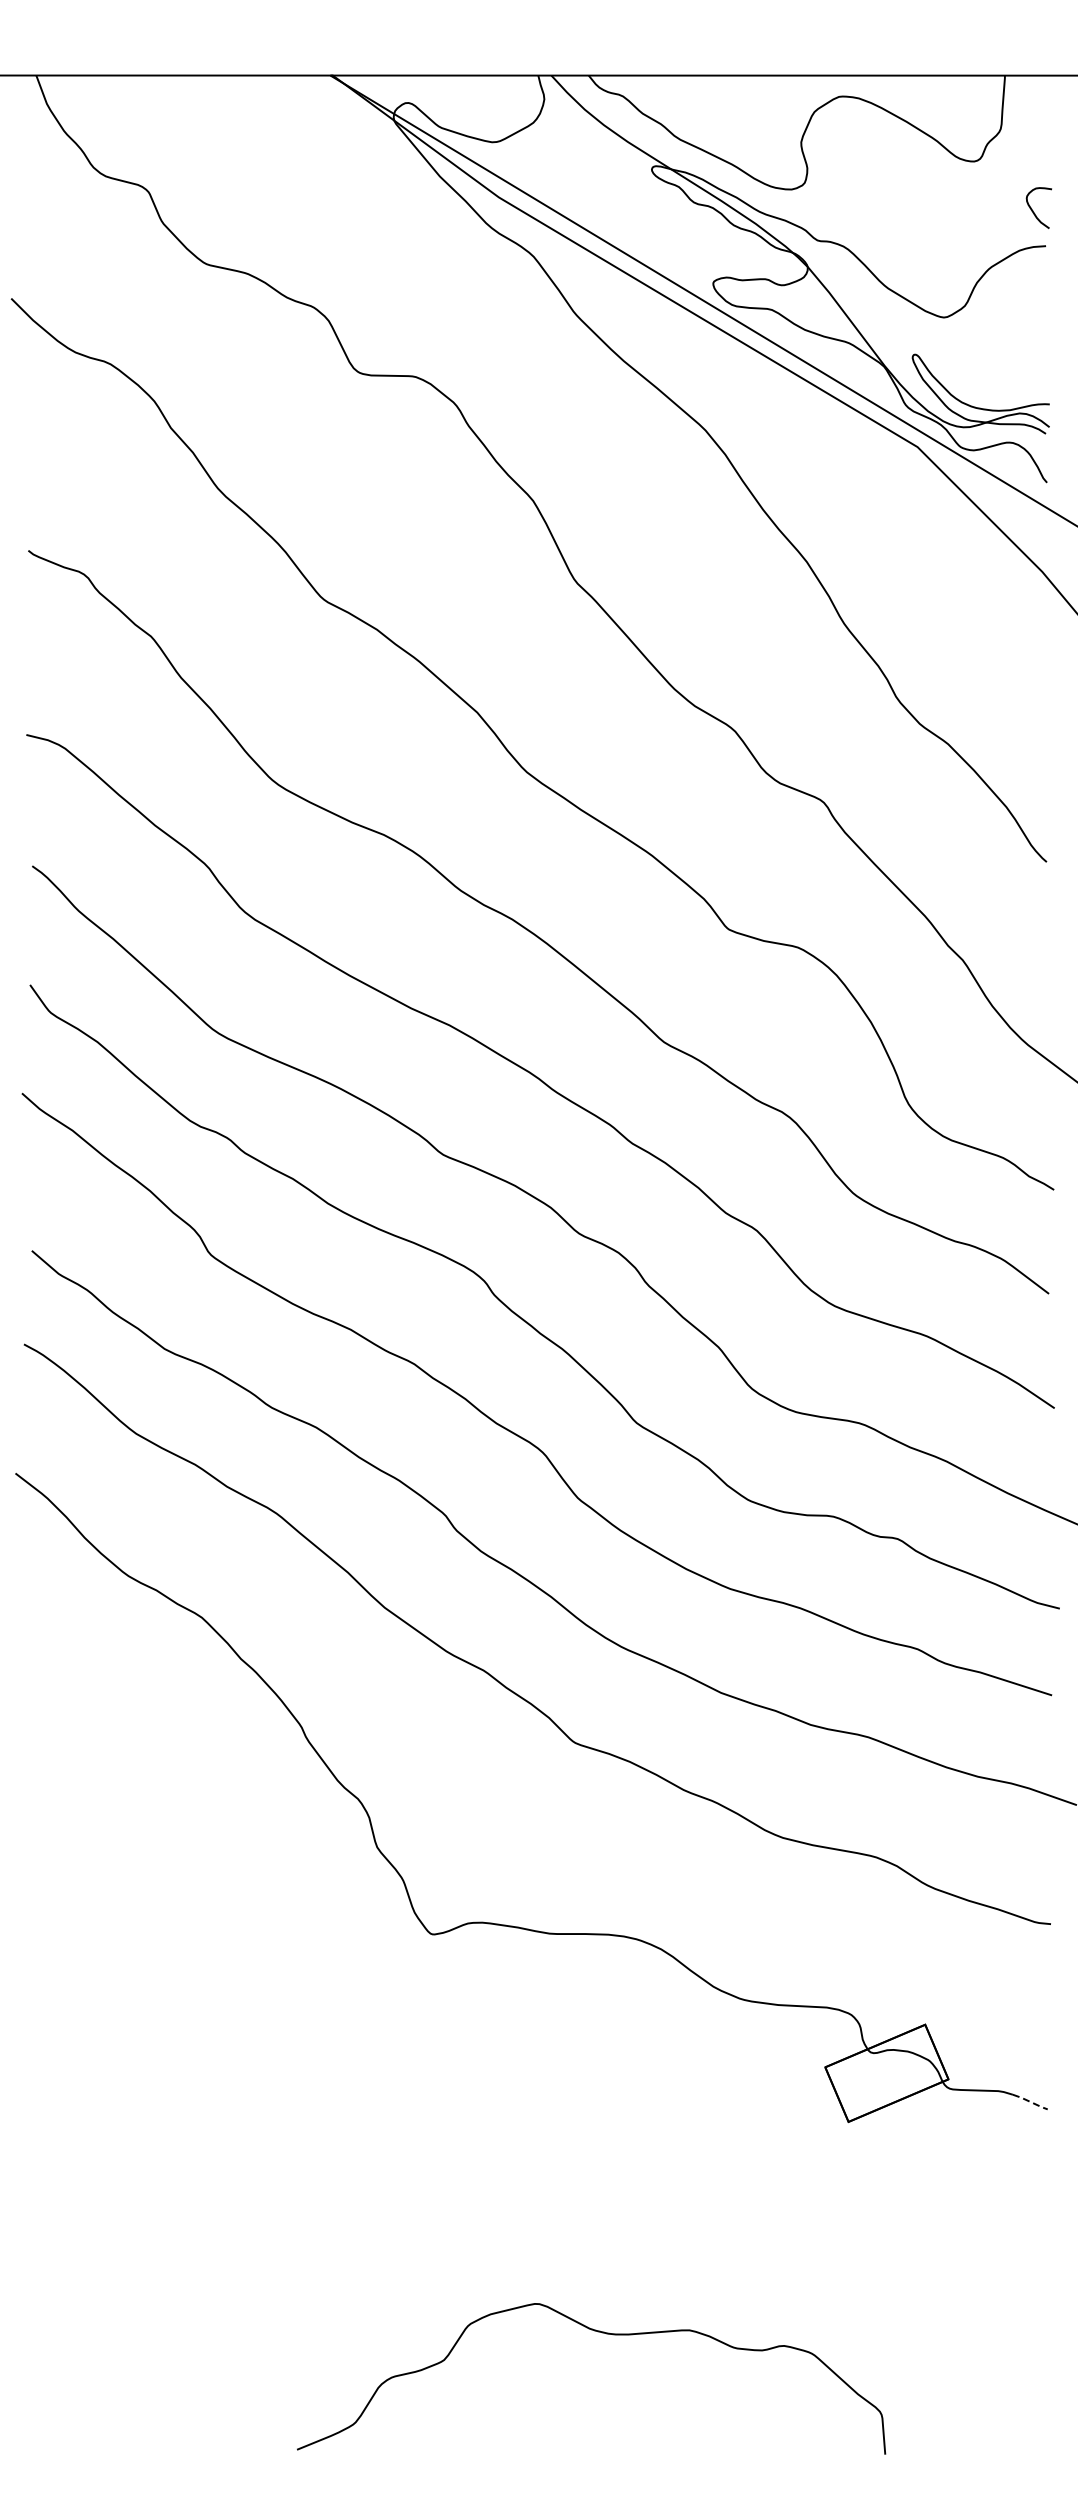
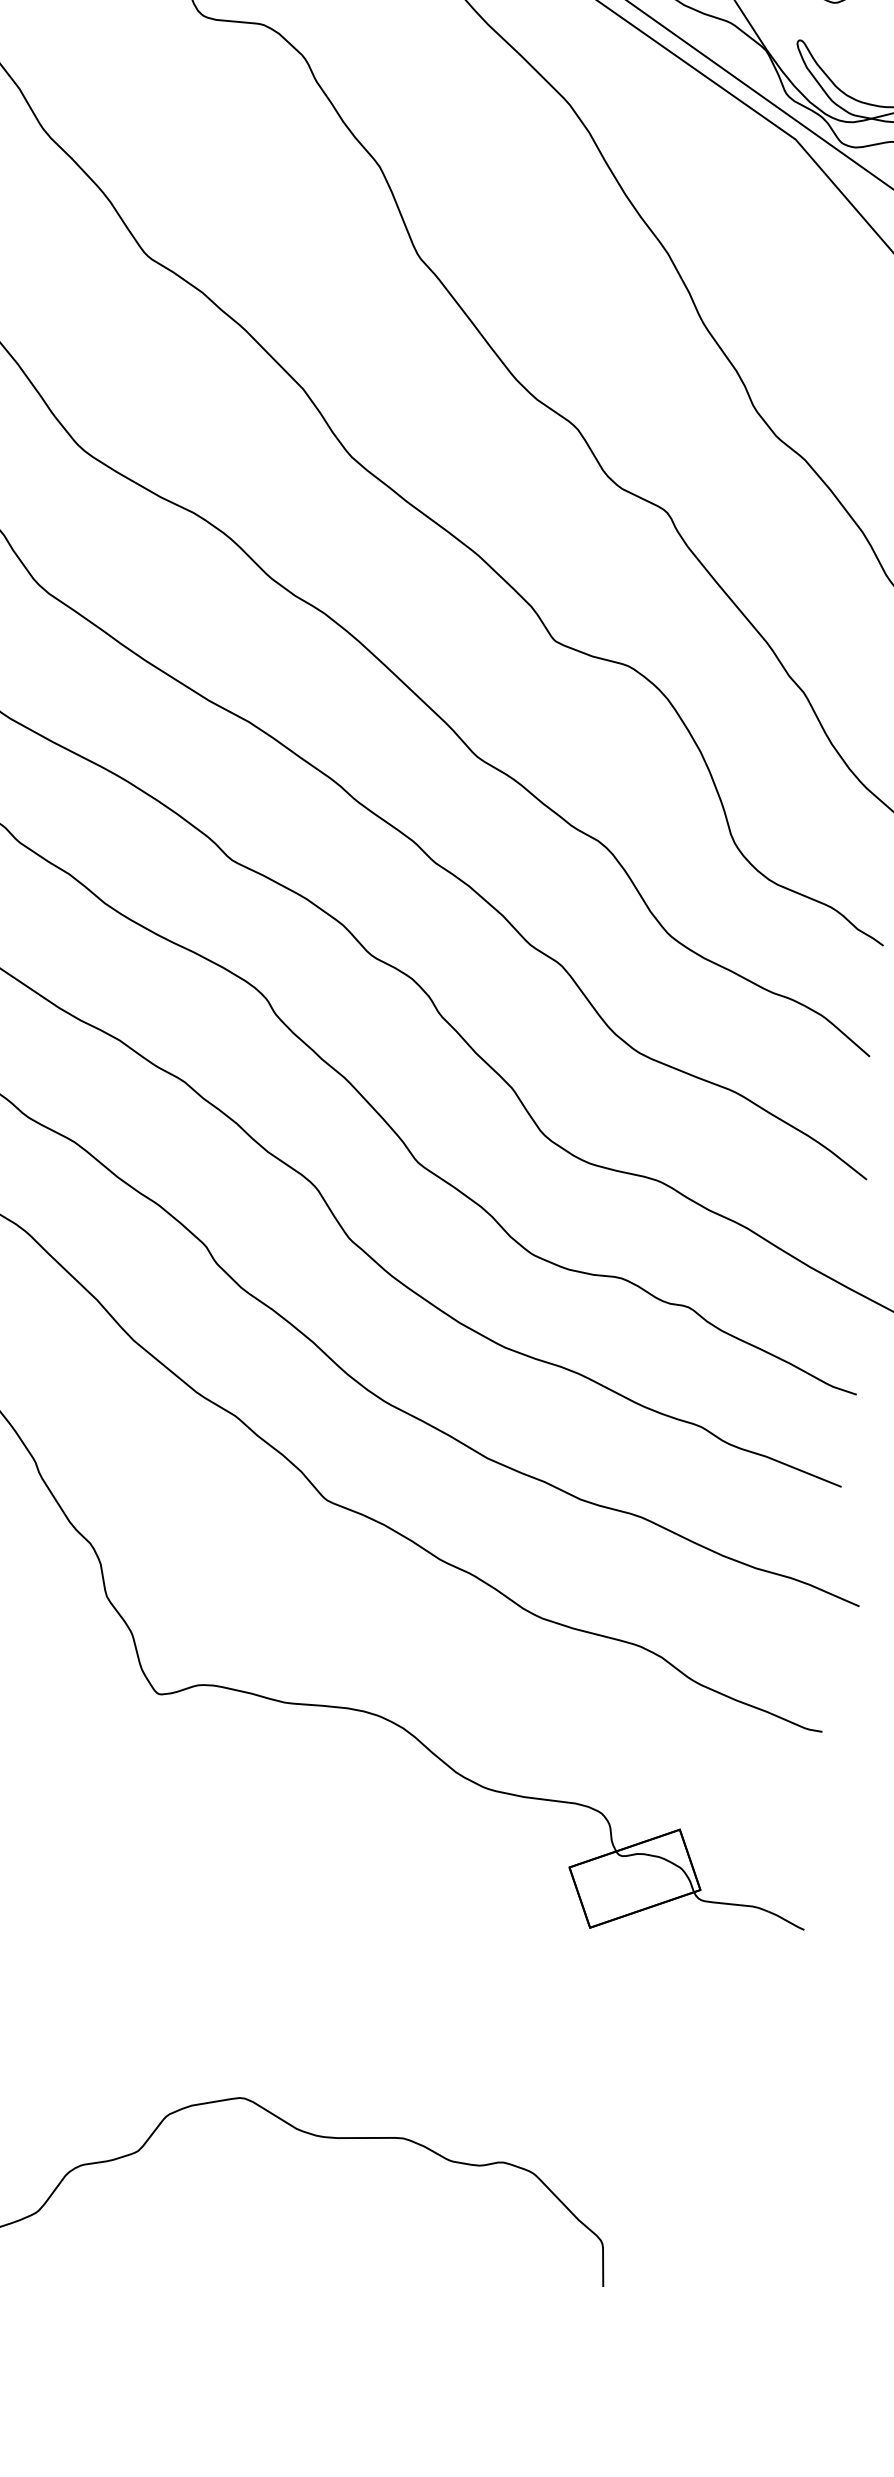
line: (1030, 2101) -> (786, 1920), dashed -> solid

